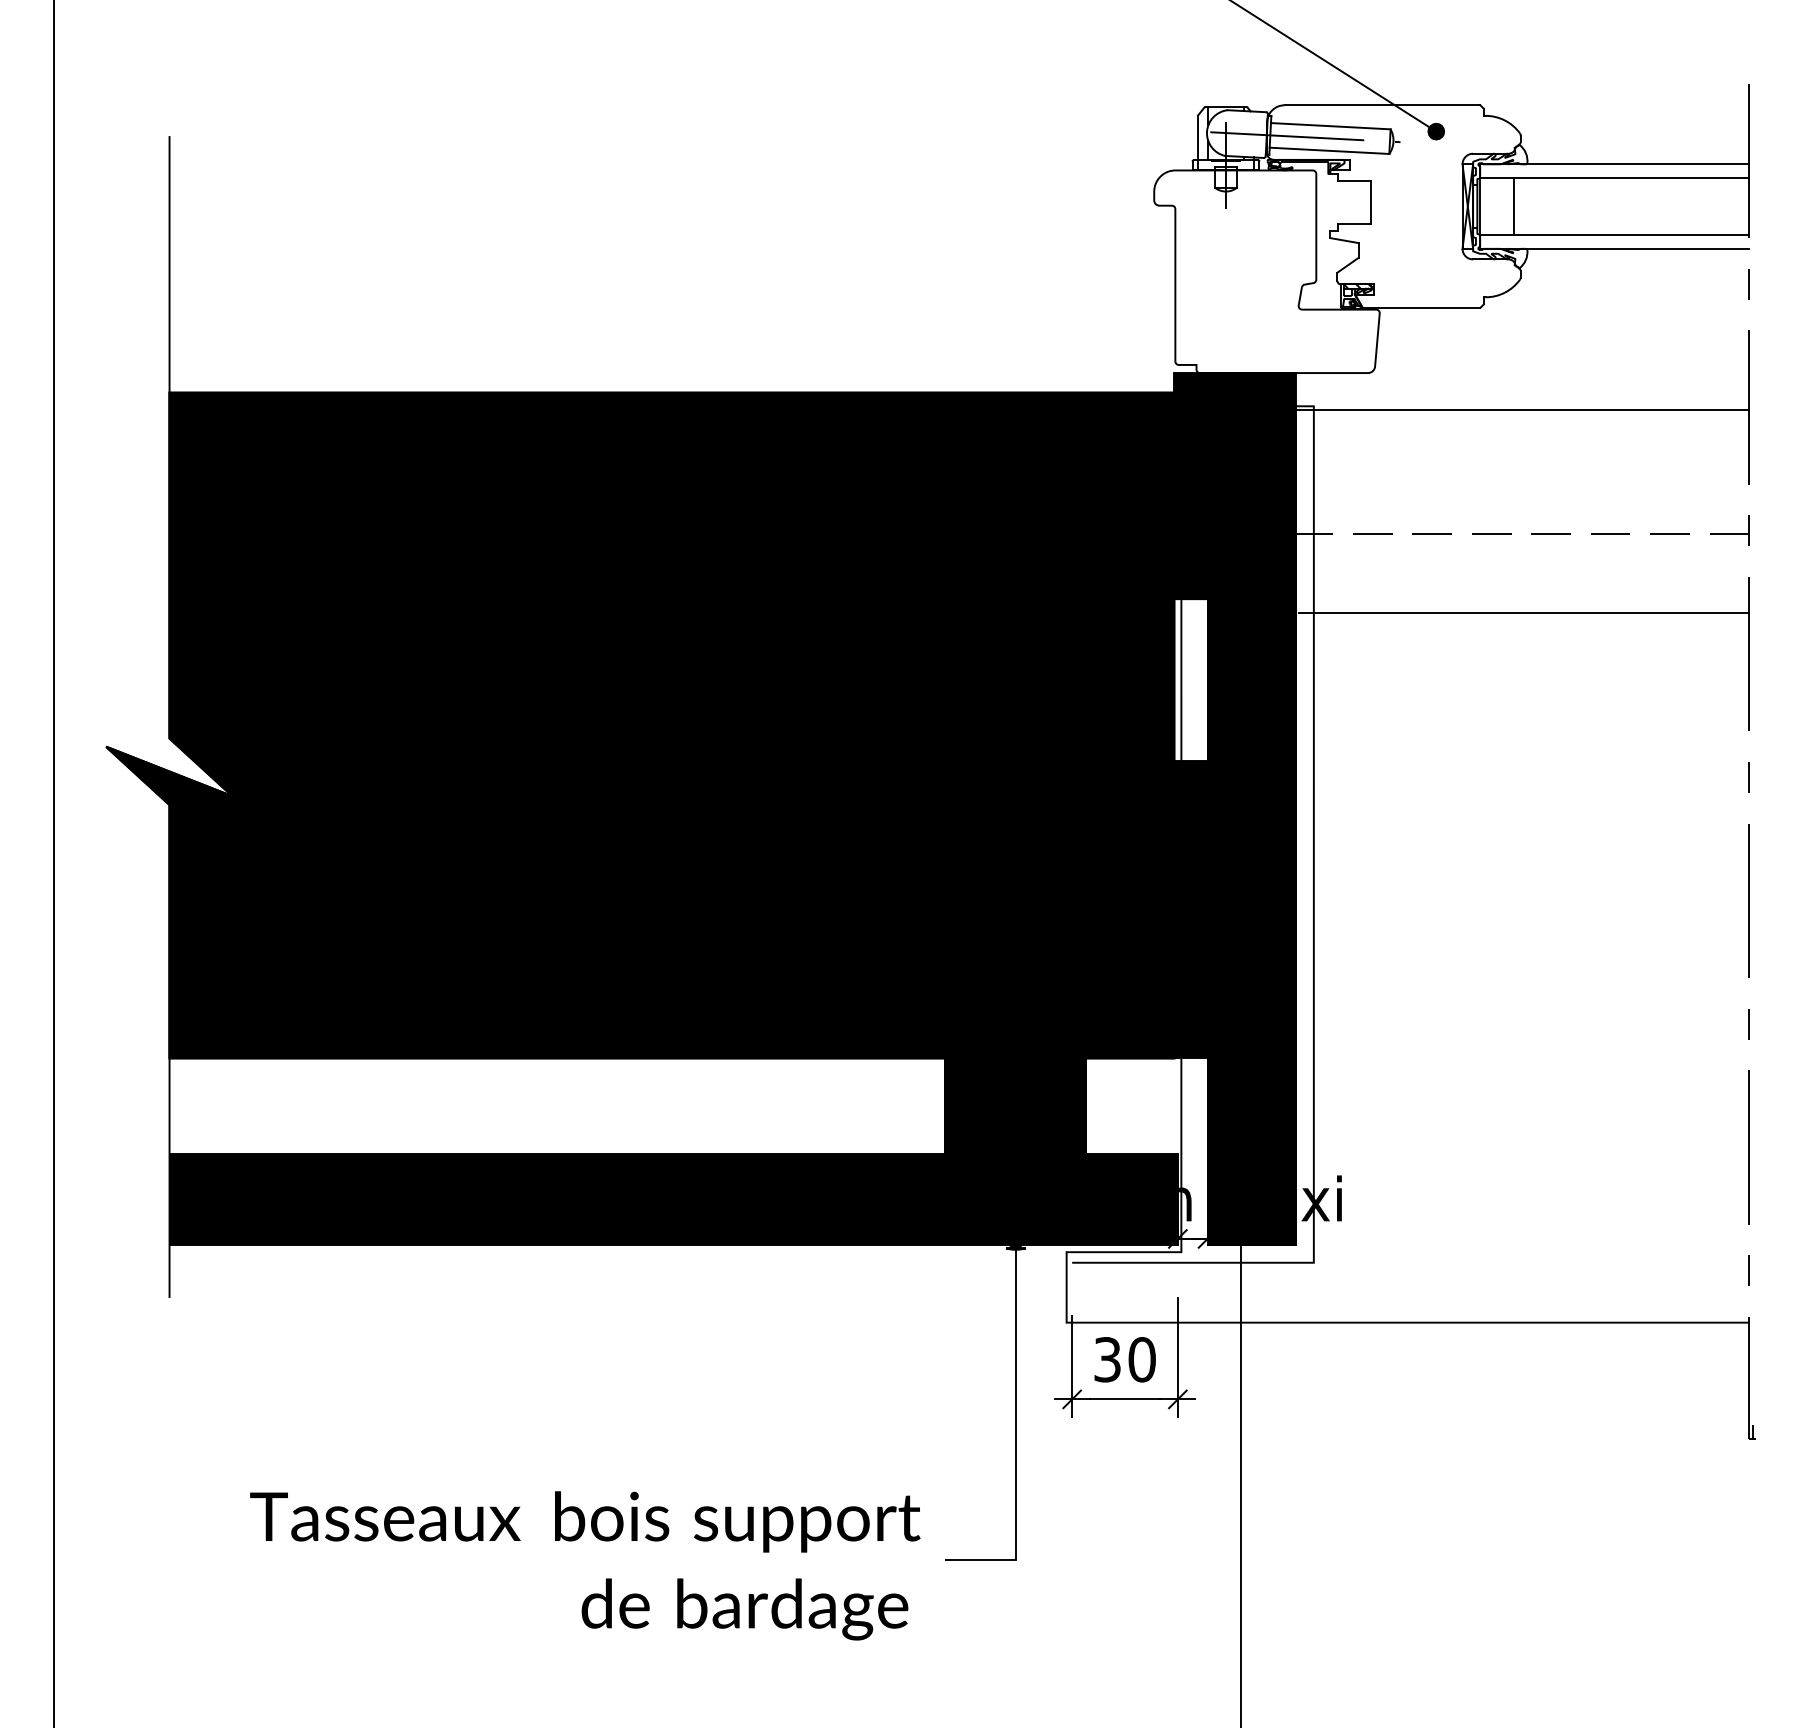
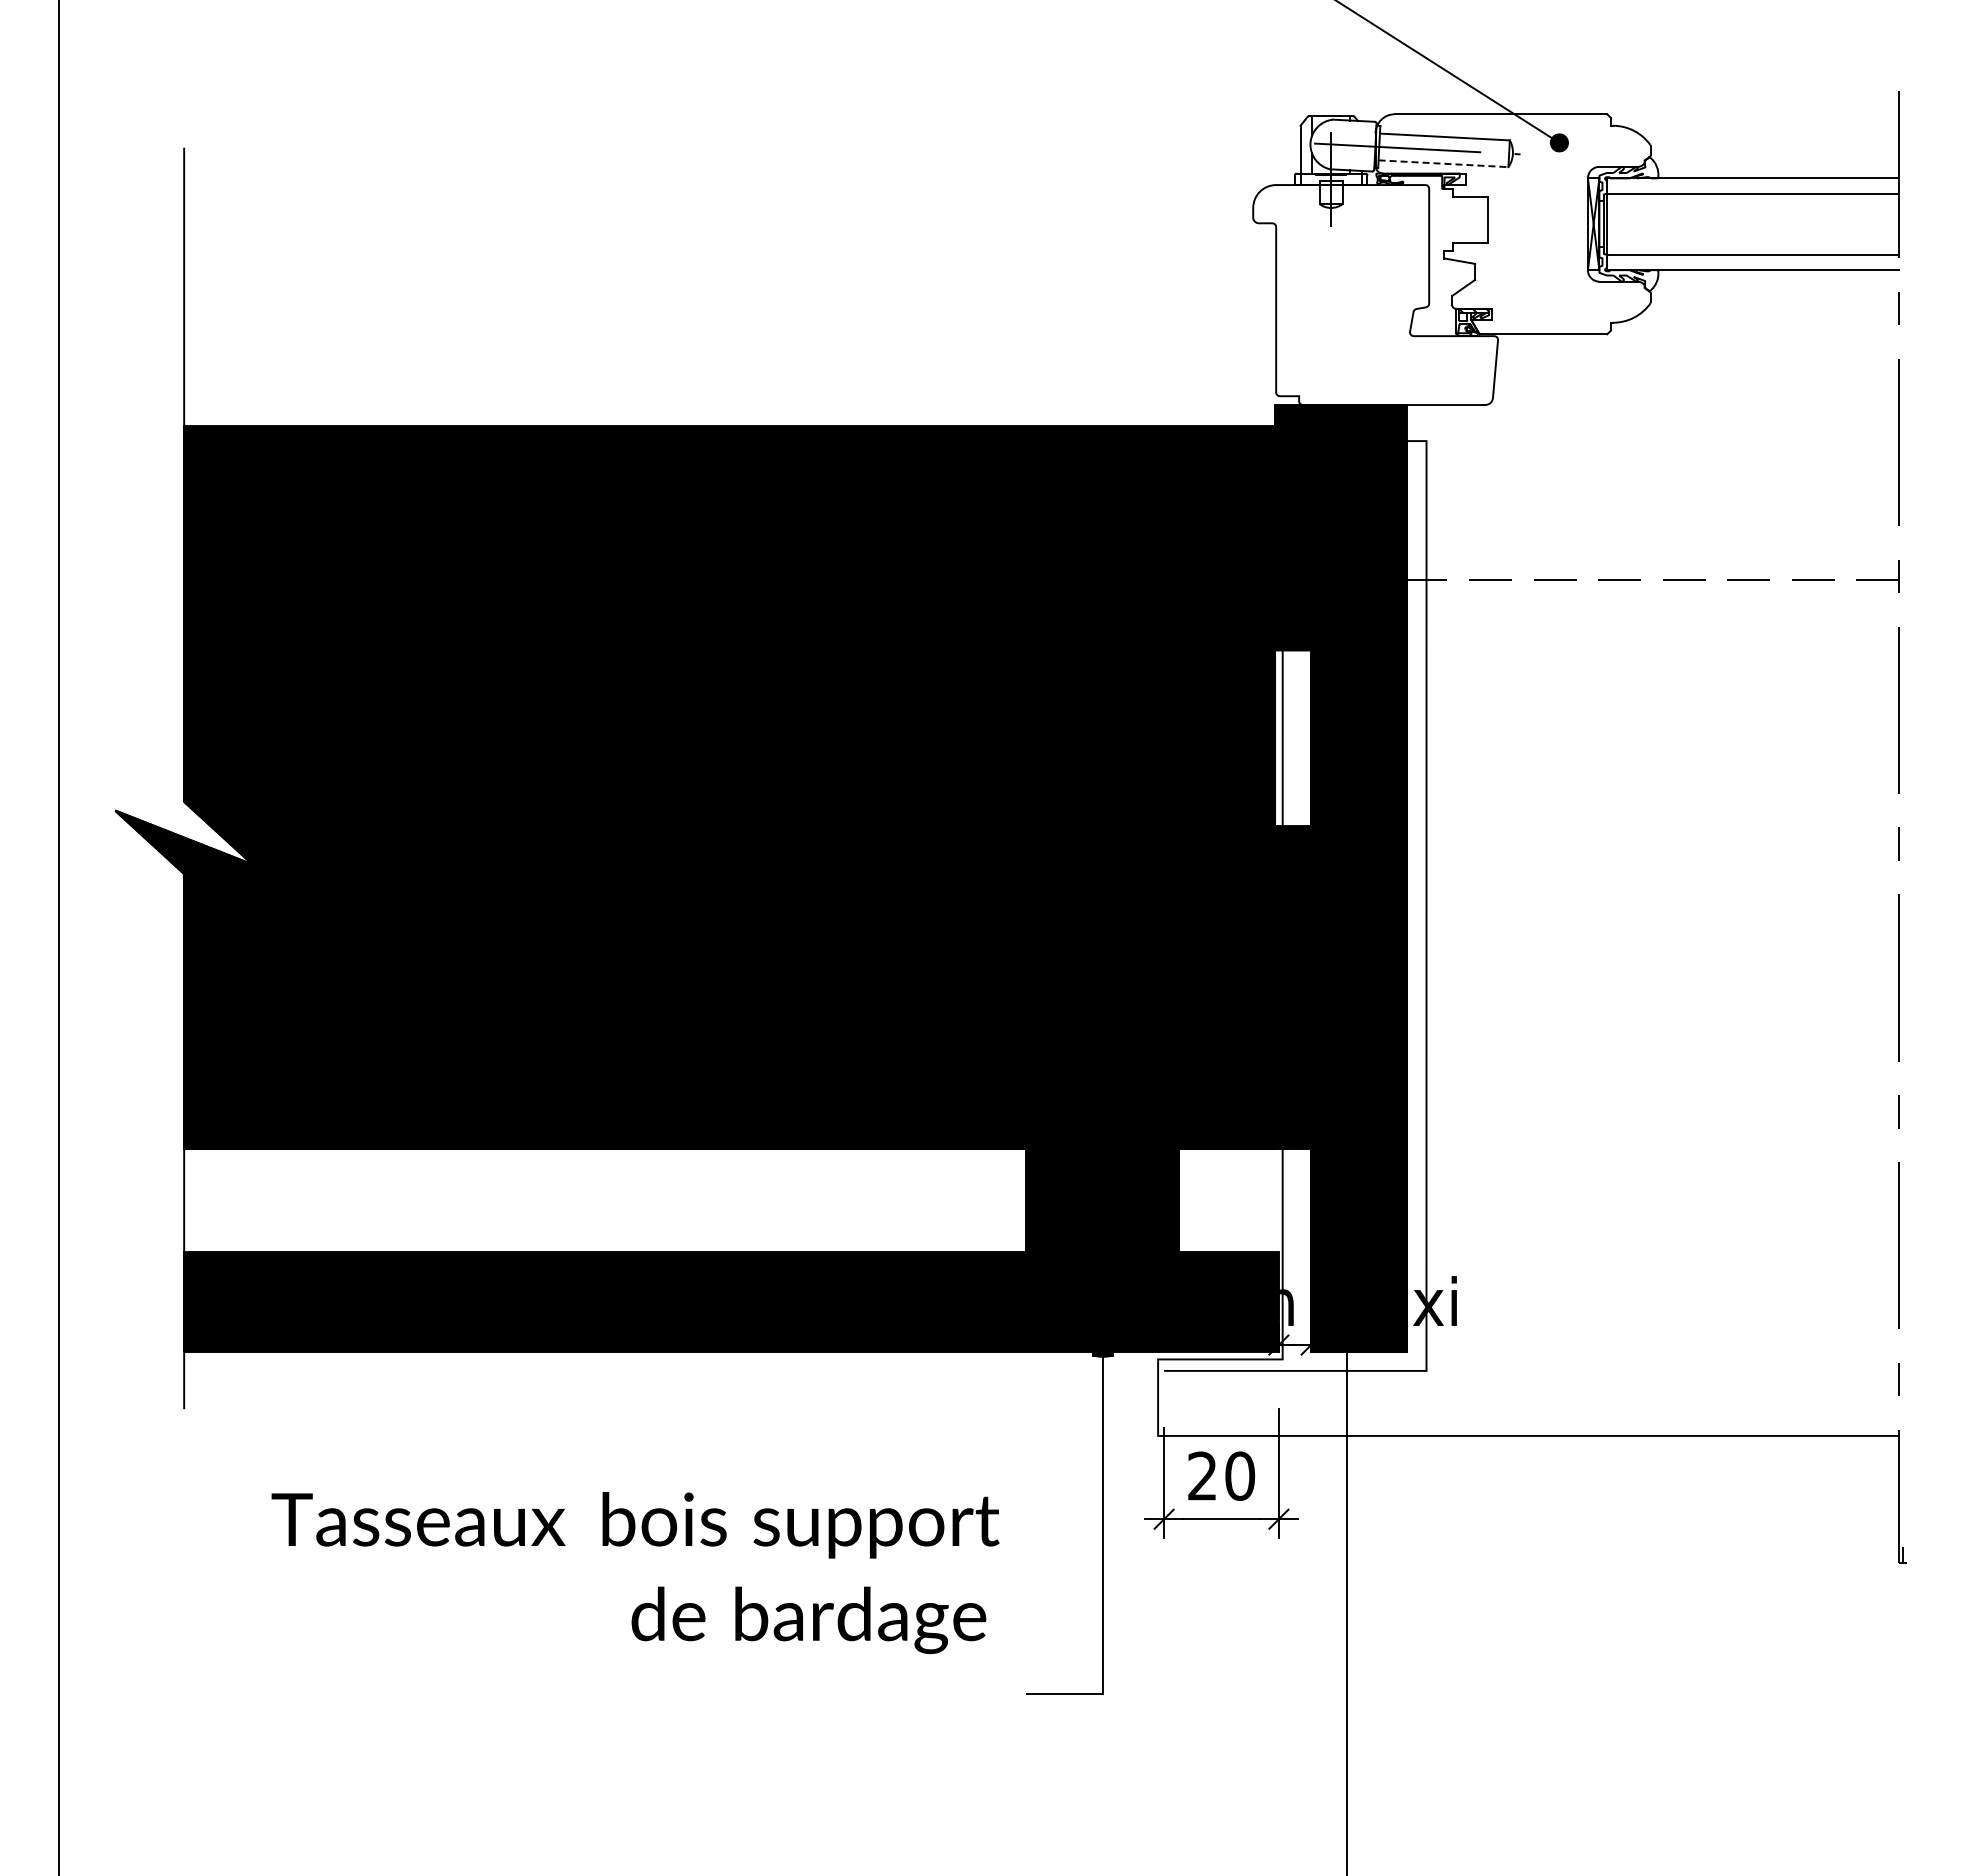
line: (1329, 150) -> (1443, 163), solid -> dashed
line: (1513, 205) -> (1643, 223), removed
line: (1522, 409) -> (1653, 444), removed
line: (1523, 613) -> (1654, 665), removed
text: (1107, 1359) -> (1202, 1475), 30 -> 20
text: (585, 1566) -> (635, 1573), moved

